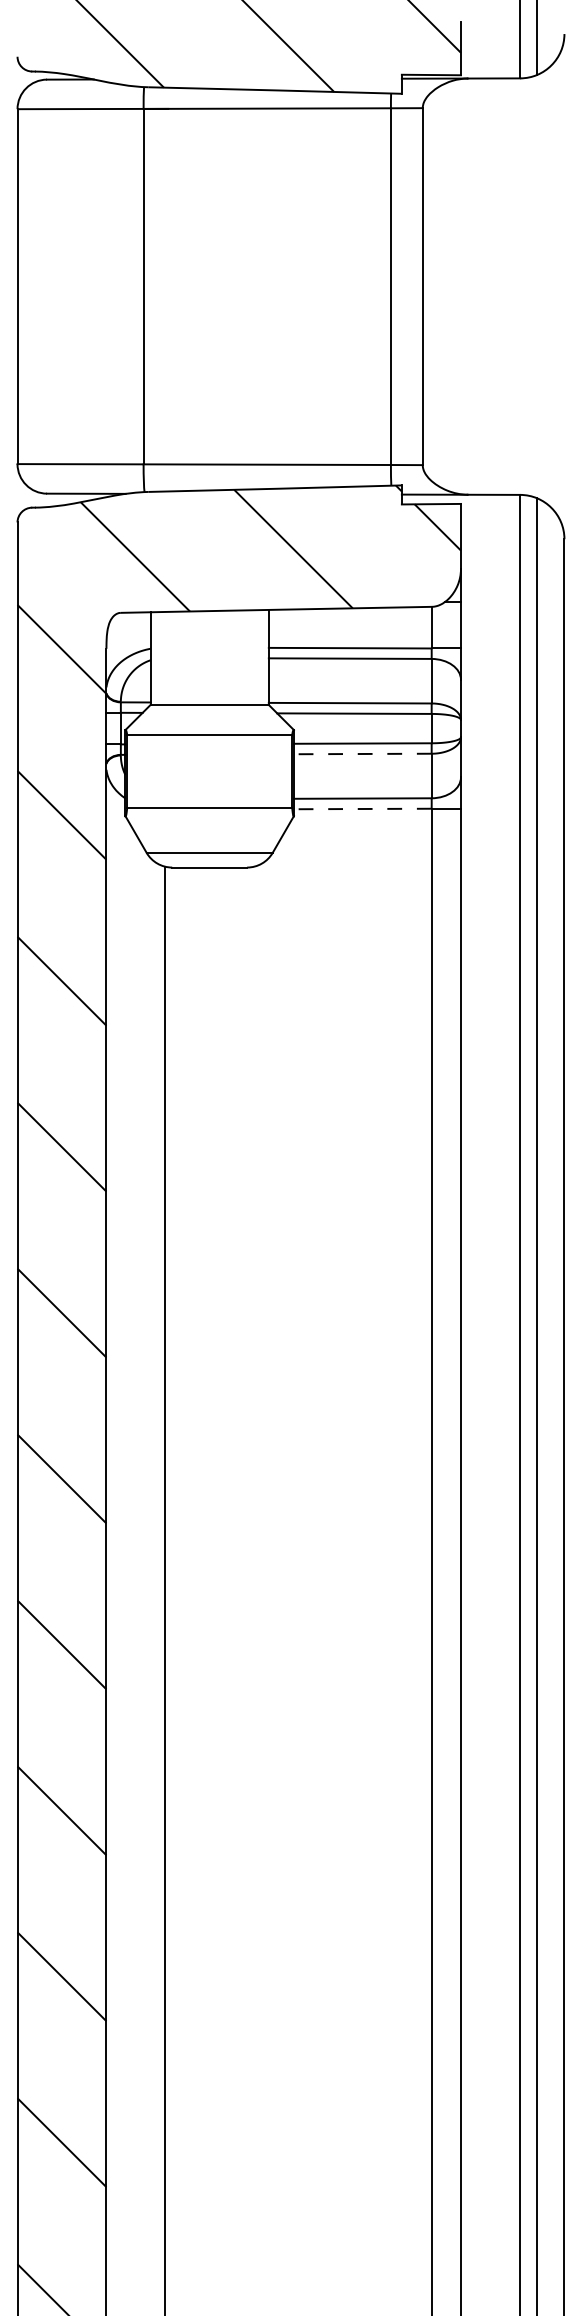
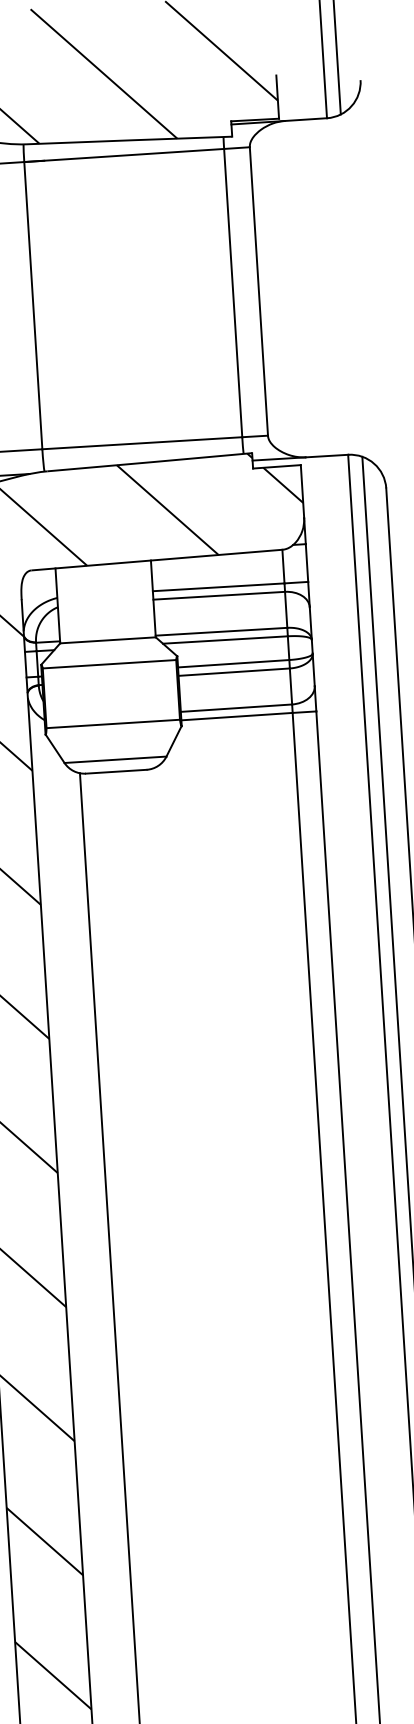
line: (362, 753) -> (233, 671), dashed -> solid
line: (362, 809) -> (236, 717), dashed -> solid

